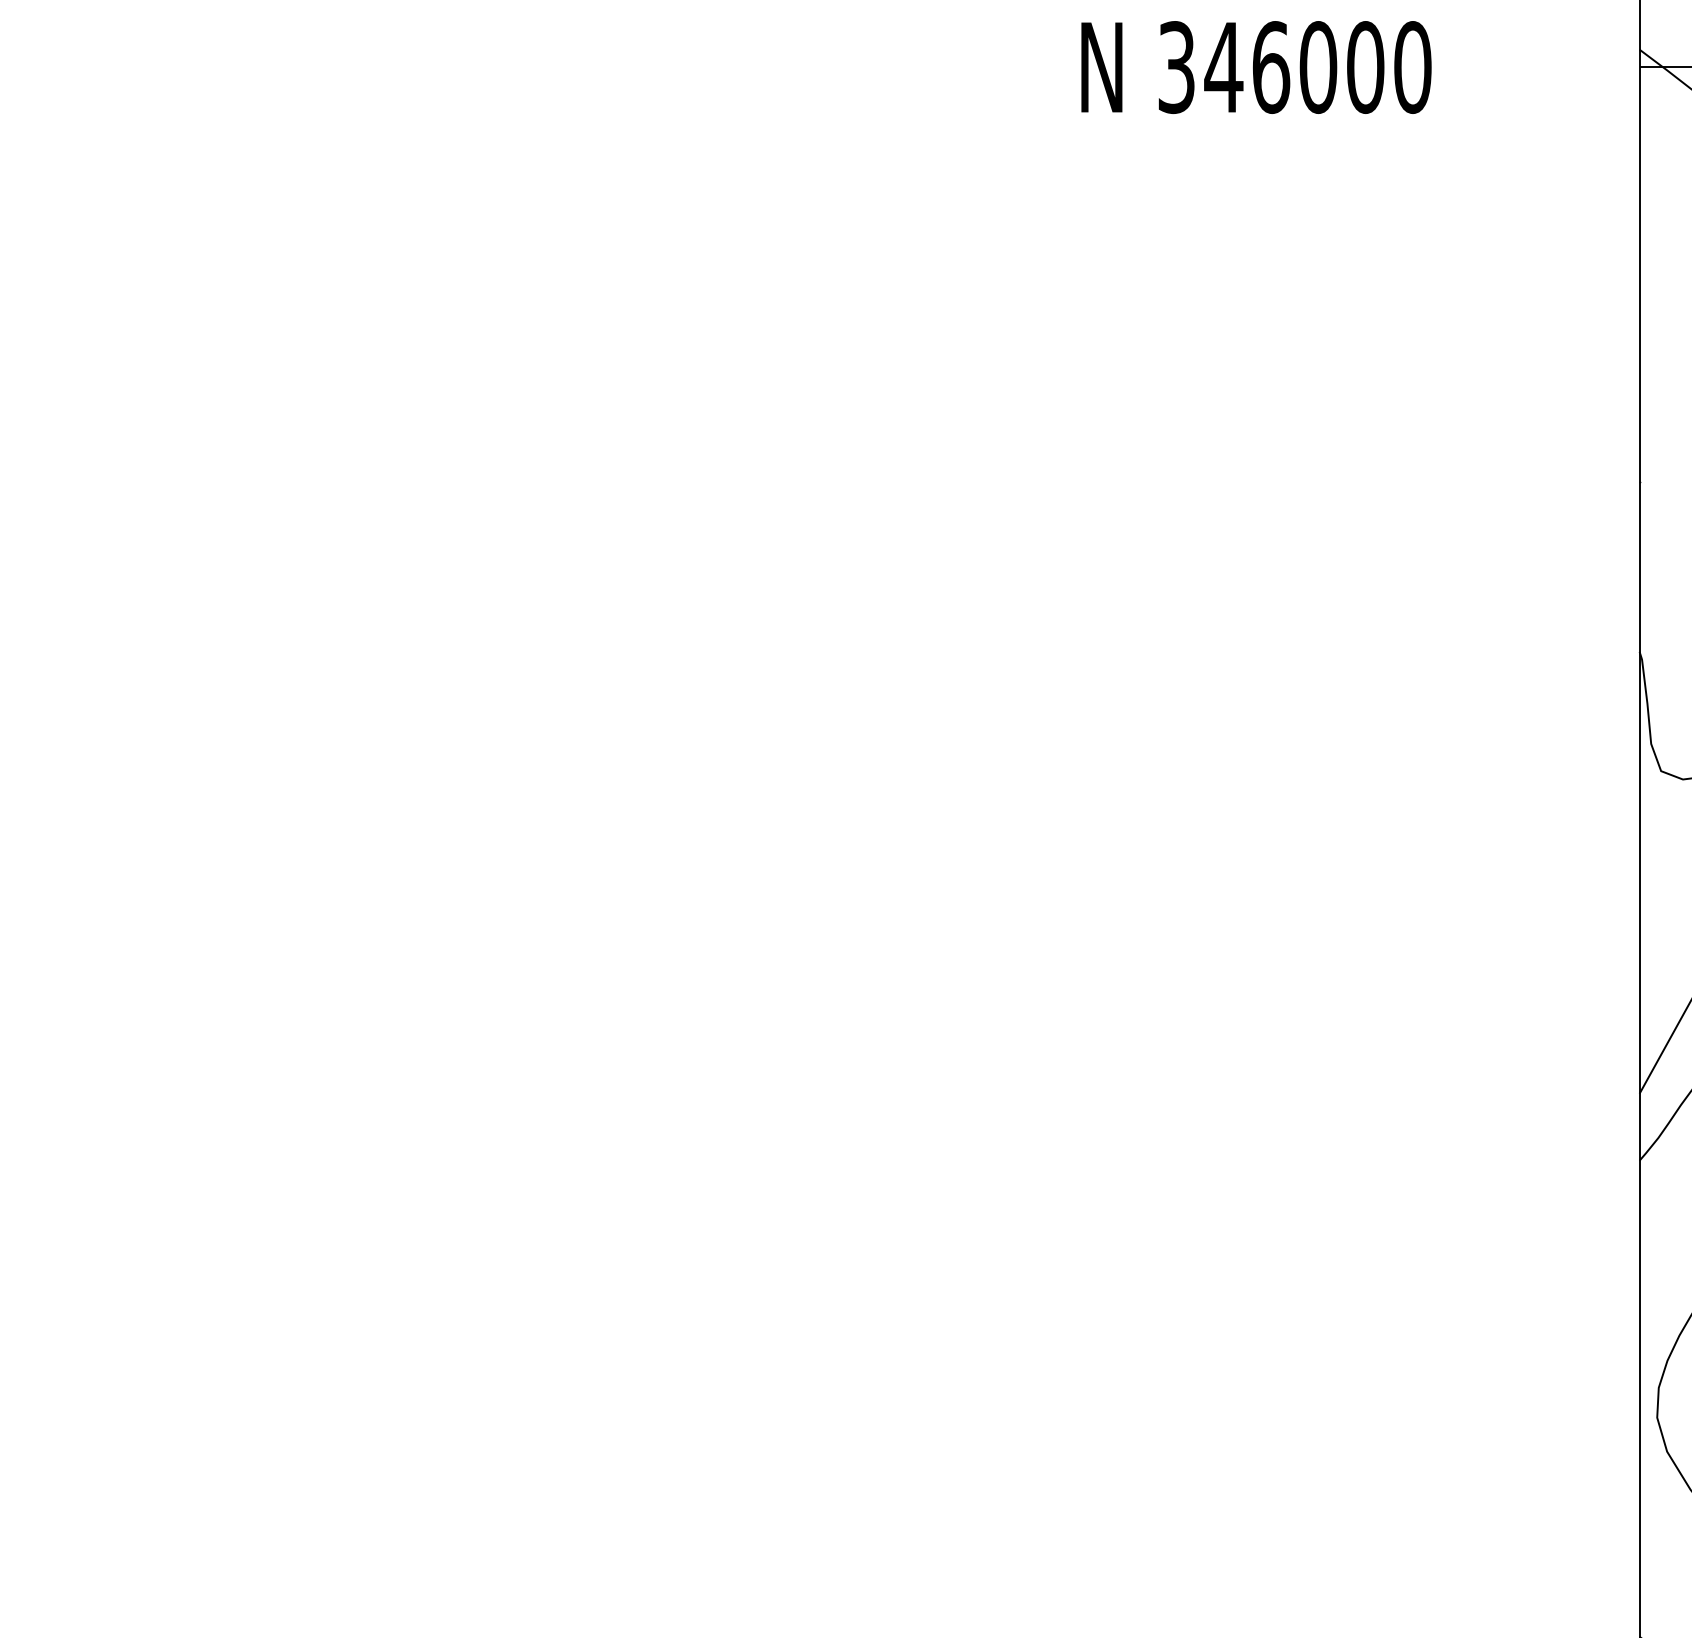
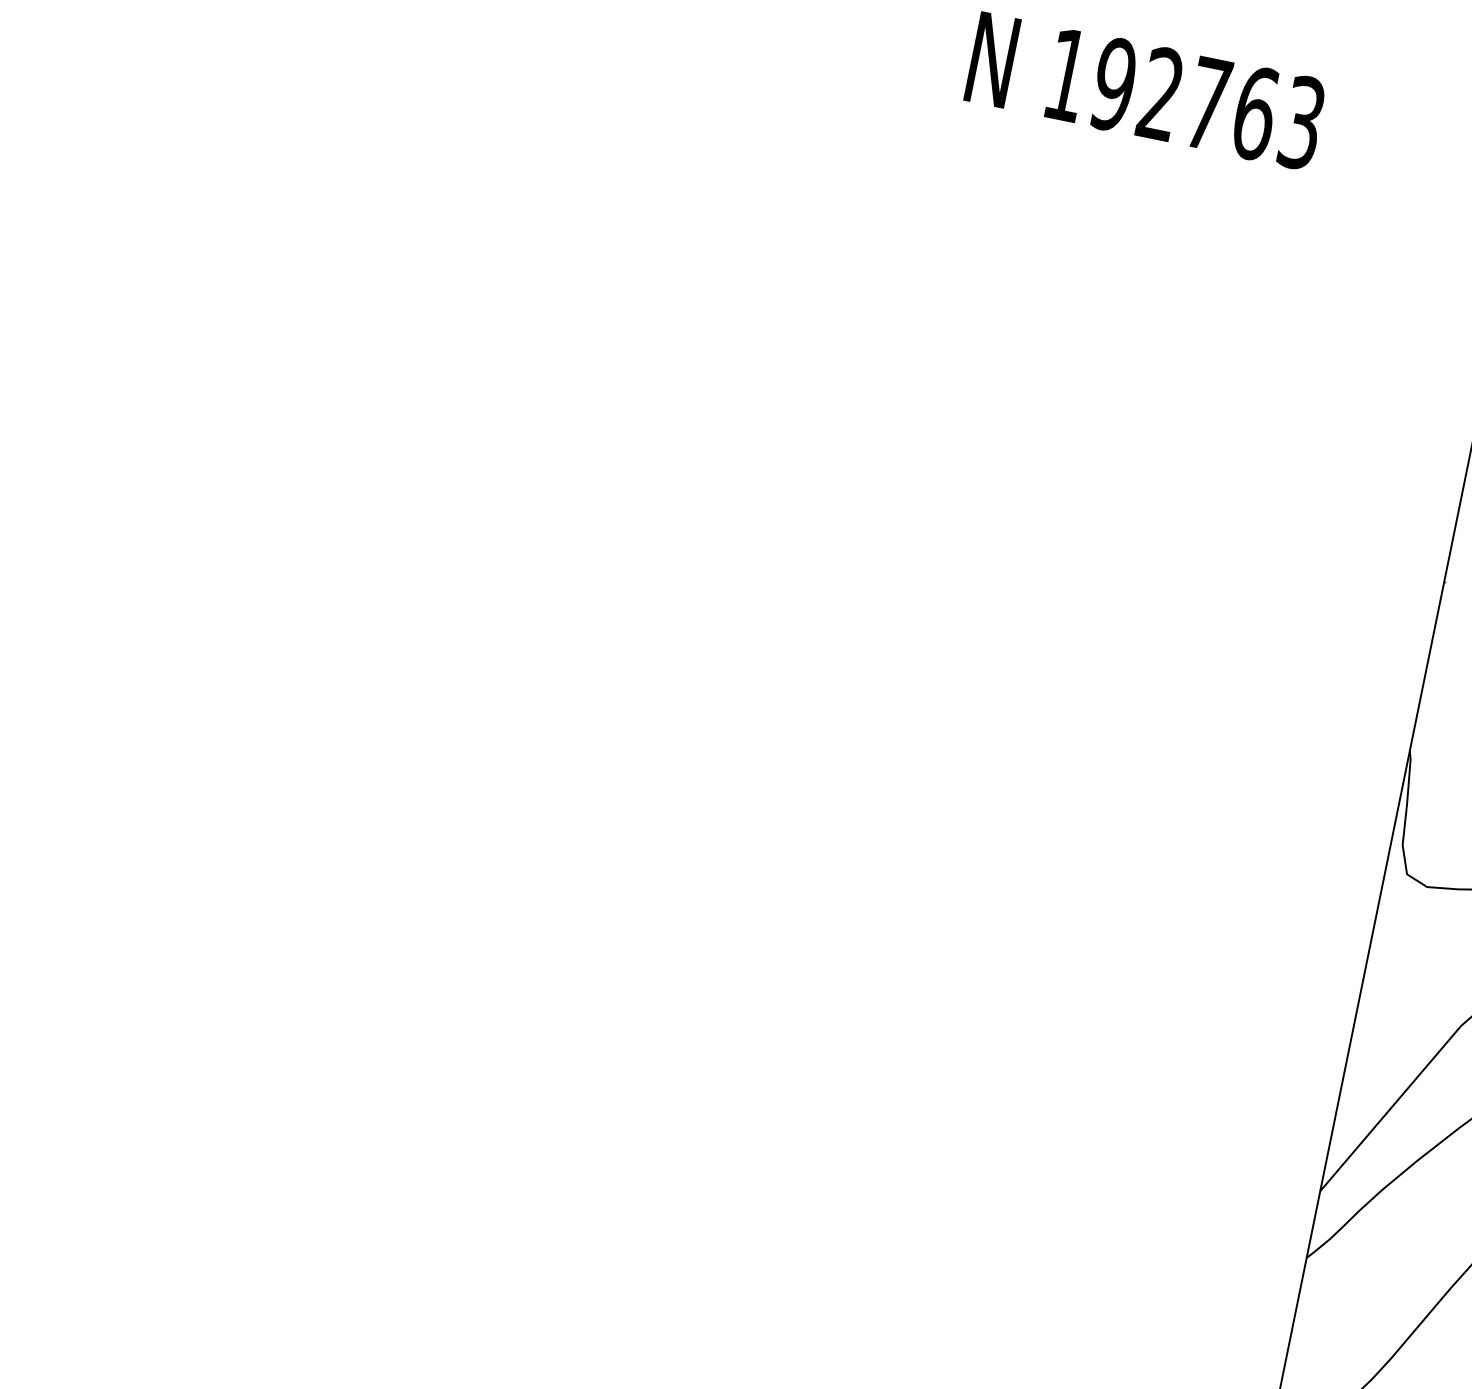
text: (1294, 67) -> (1184, 99), 346000 -> 192763

